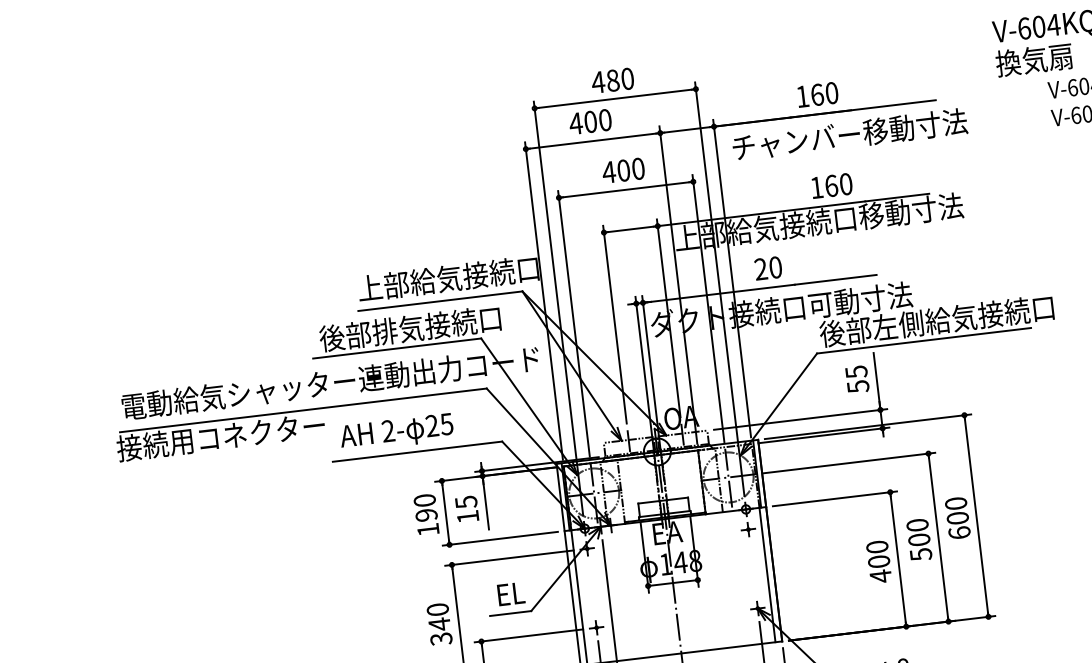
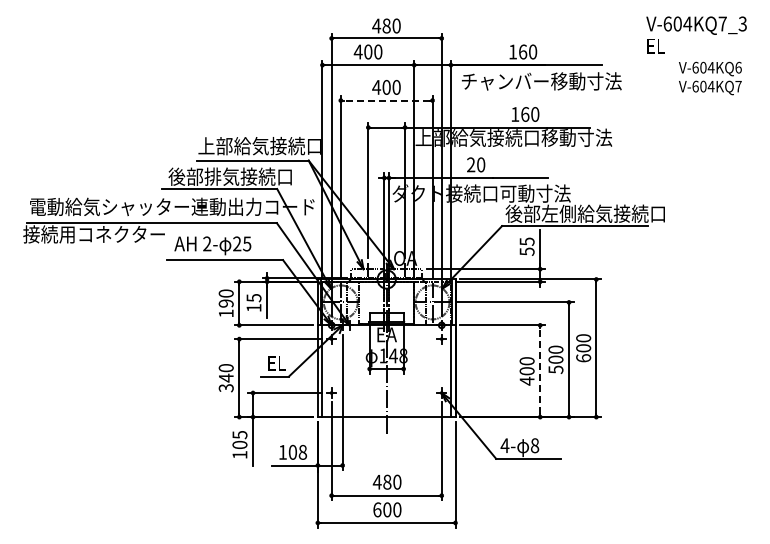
text: (1033, 59) -> (671, 45), 換気扇 -> EL
line: (625, 189) -> (386, 100), solid -> dashed
line: (898, 558) -> (540, 370), solid -> dashed

